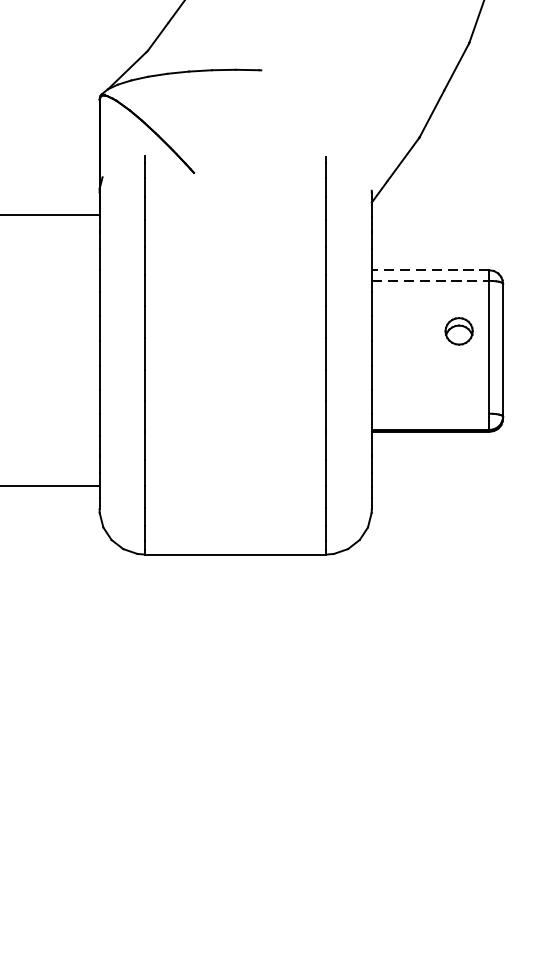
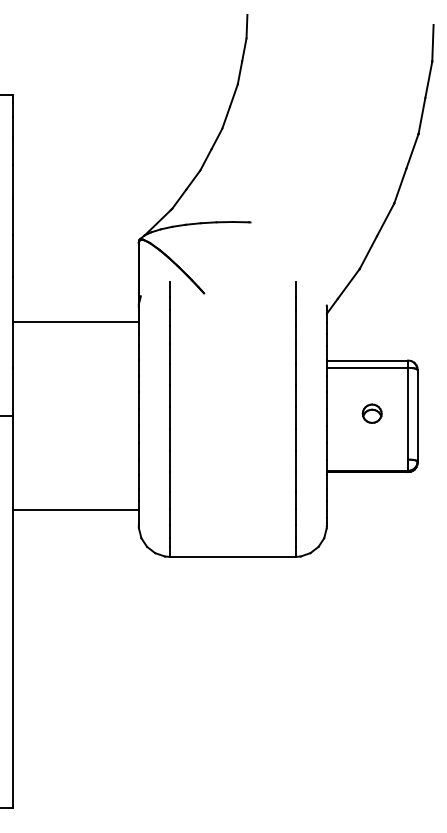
line: (430, 270) -> (367, 360), dashed -> solid
line: (430, 280) -> (367, 367), dashed -> solid
part: (458, 331) -> (371, 413), moved

